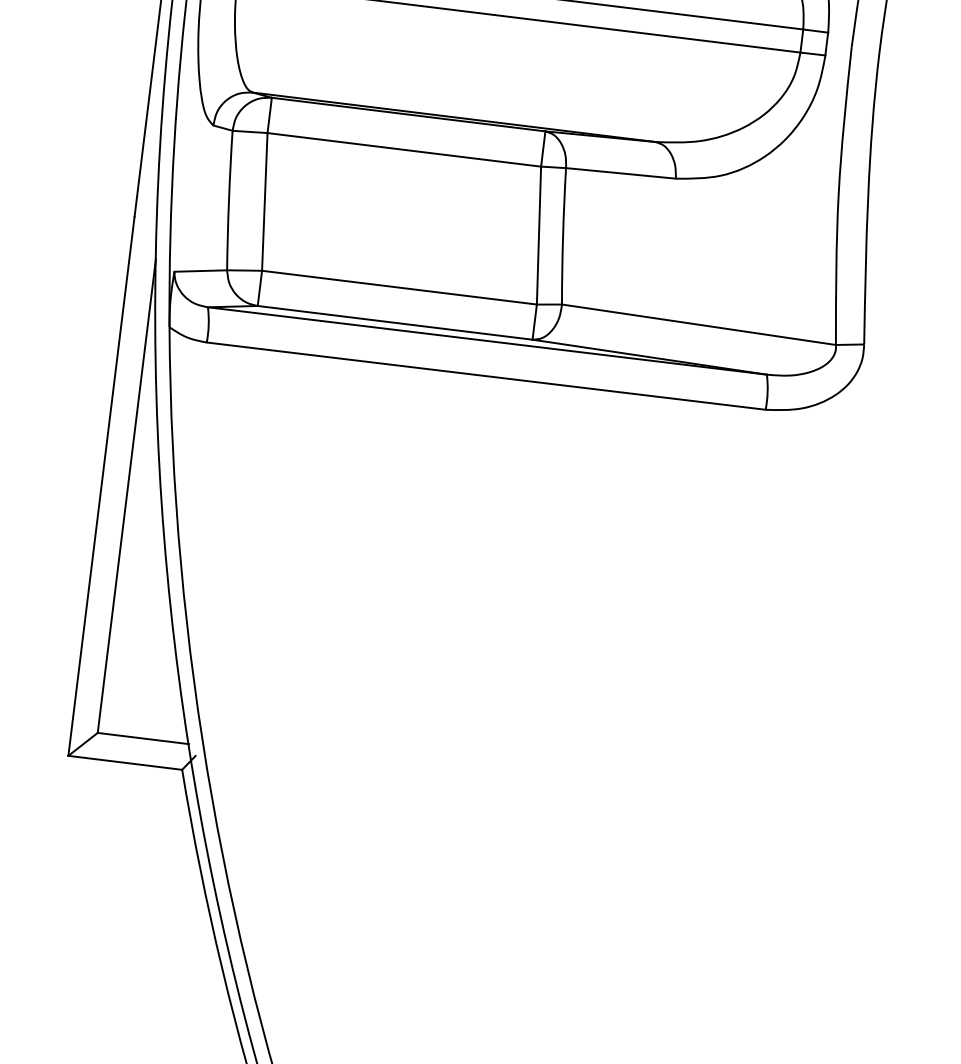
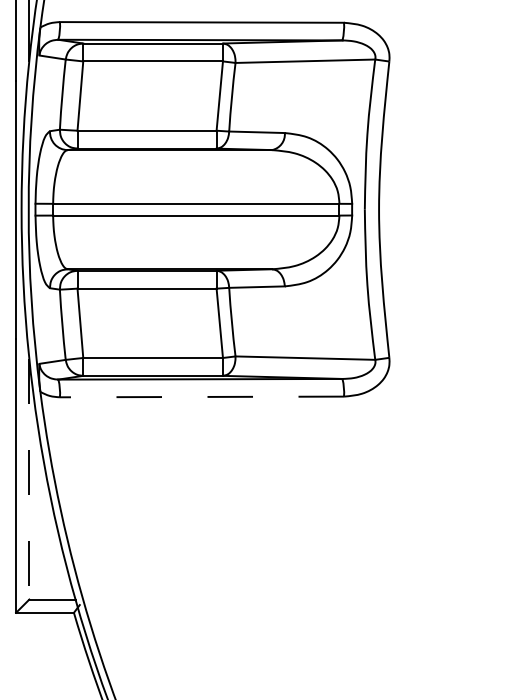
line: (485, 375) -> (201, 396), solid -> dashed
line: (126, 496) -> (29, 479), solid -> dashed

